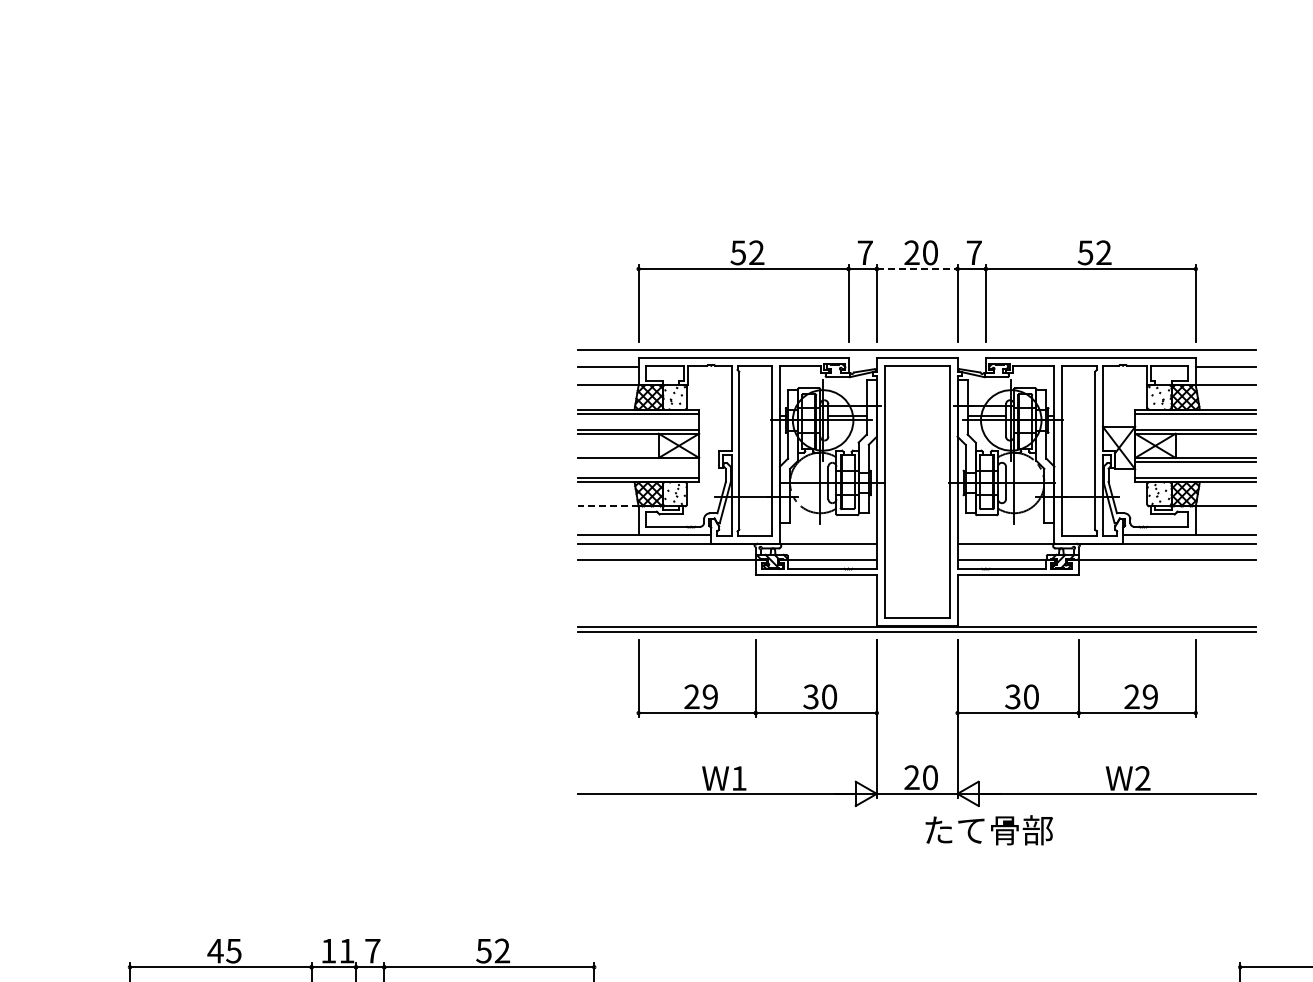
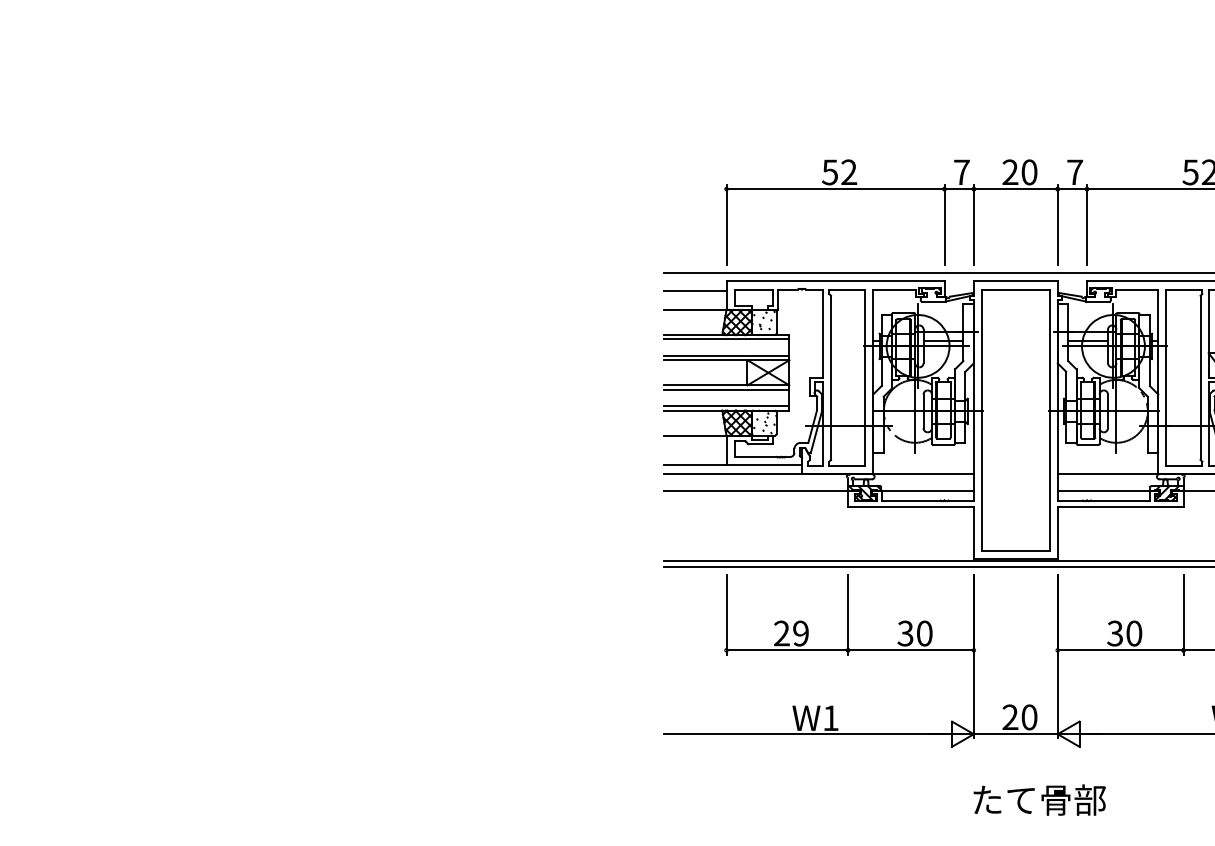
line: (917, 269) -> (1016, 189), dashed -> solid
line: (638, 462) -> (726, 390), added
line: (607, 506) -> (694, 435), dashed -> solid
text: (988, 830) -> (1038, 800), moved

